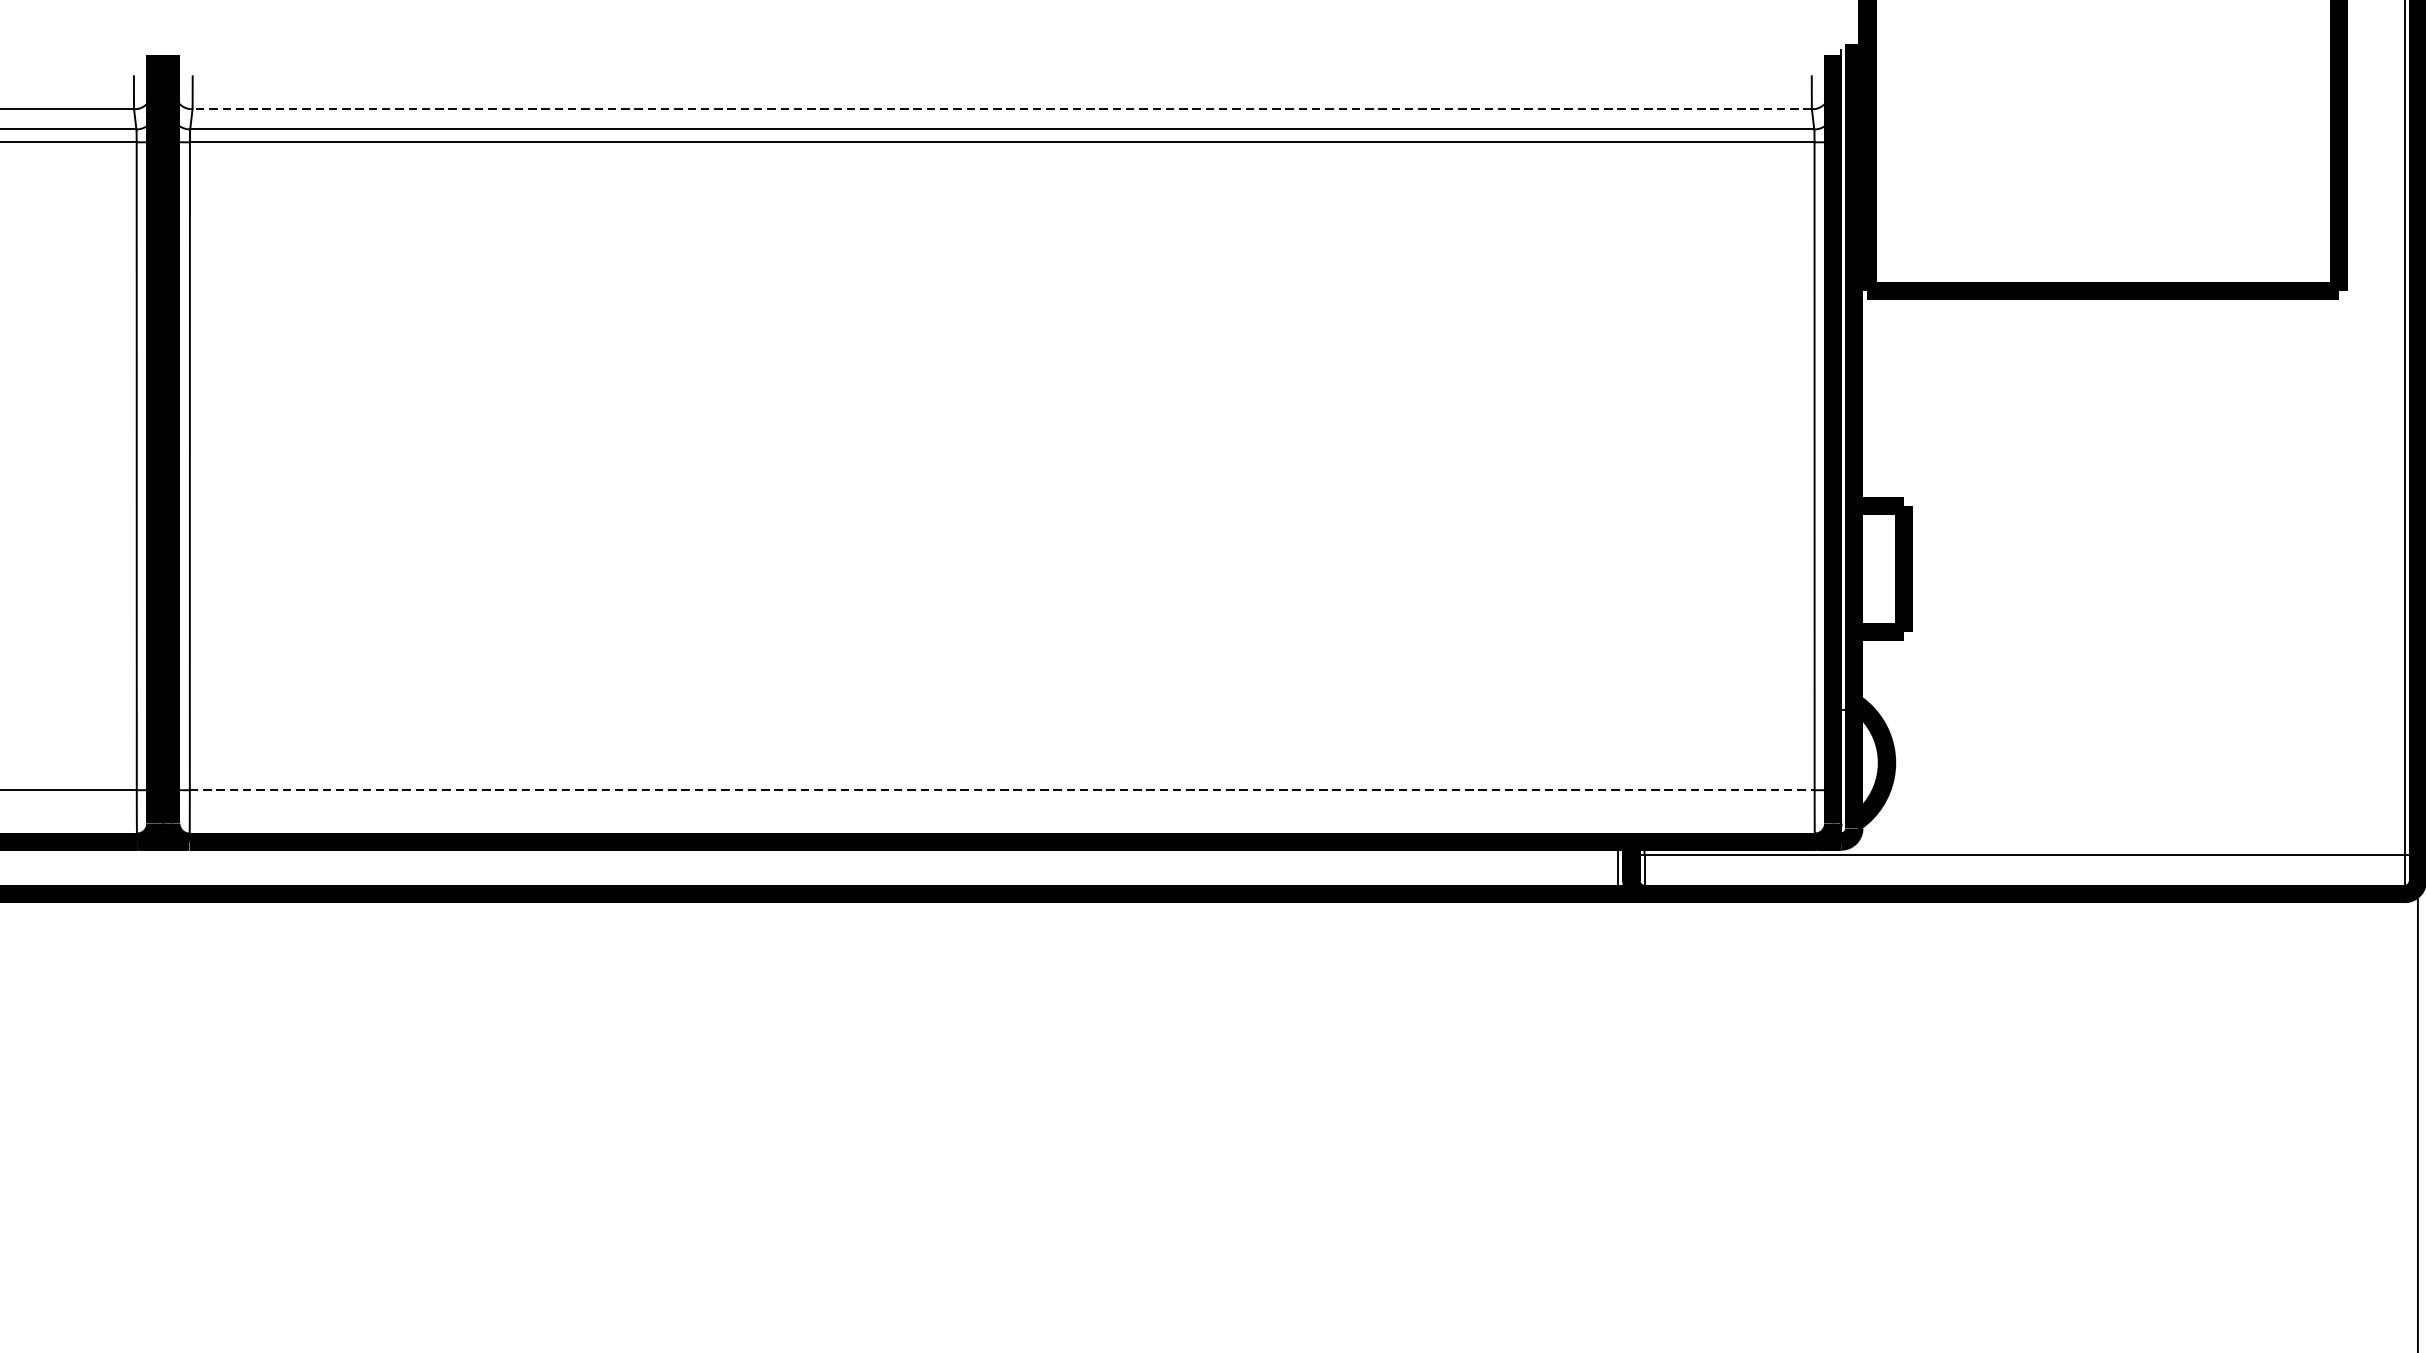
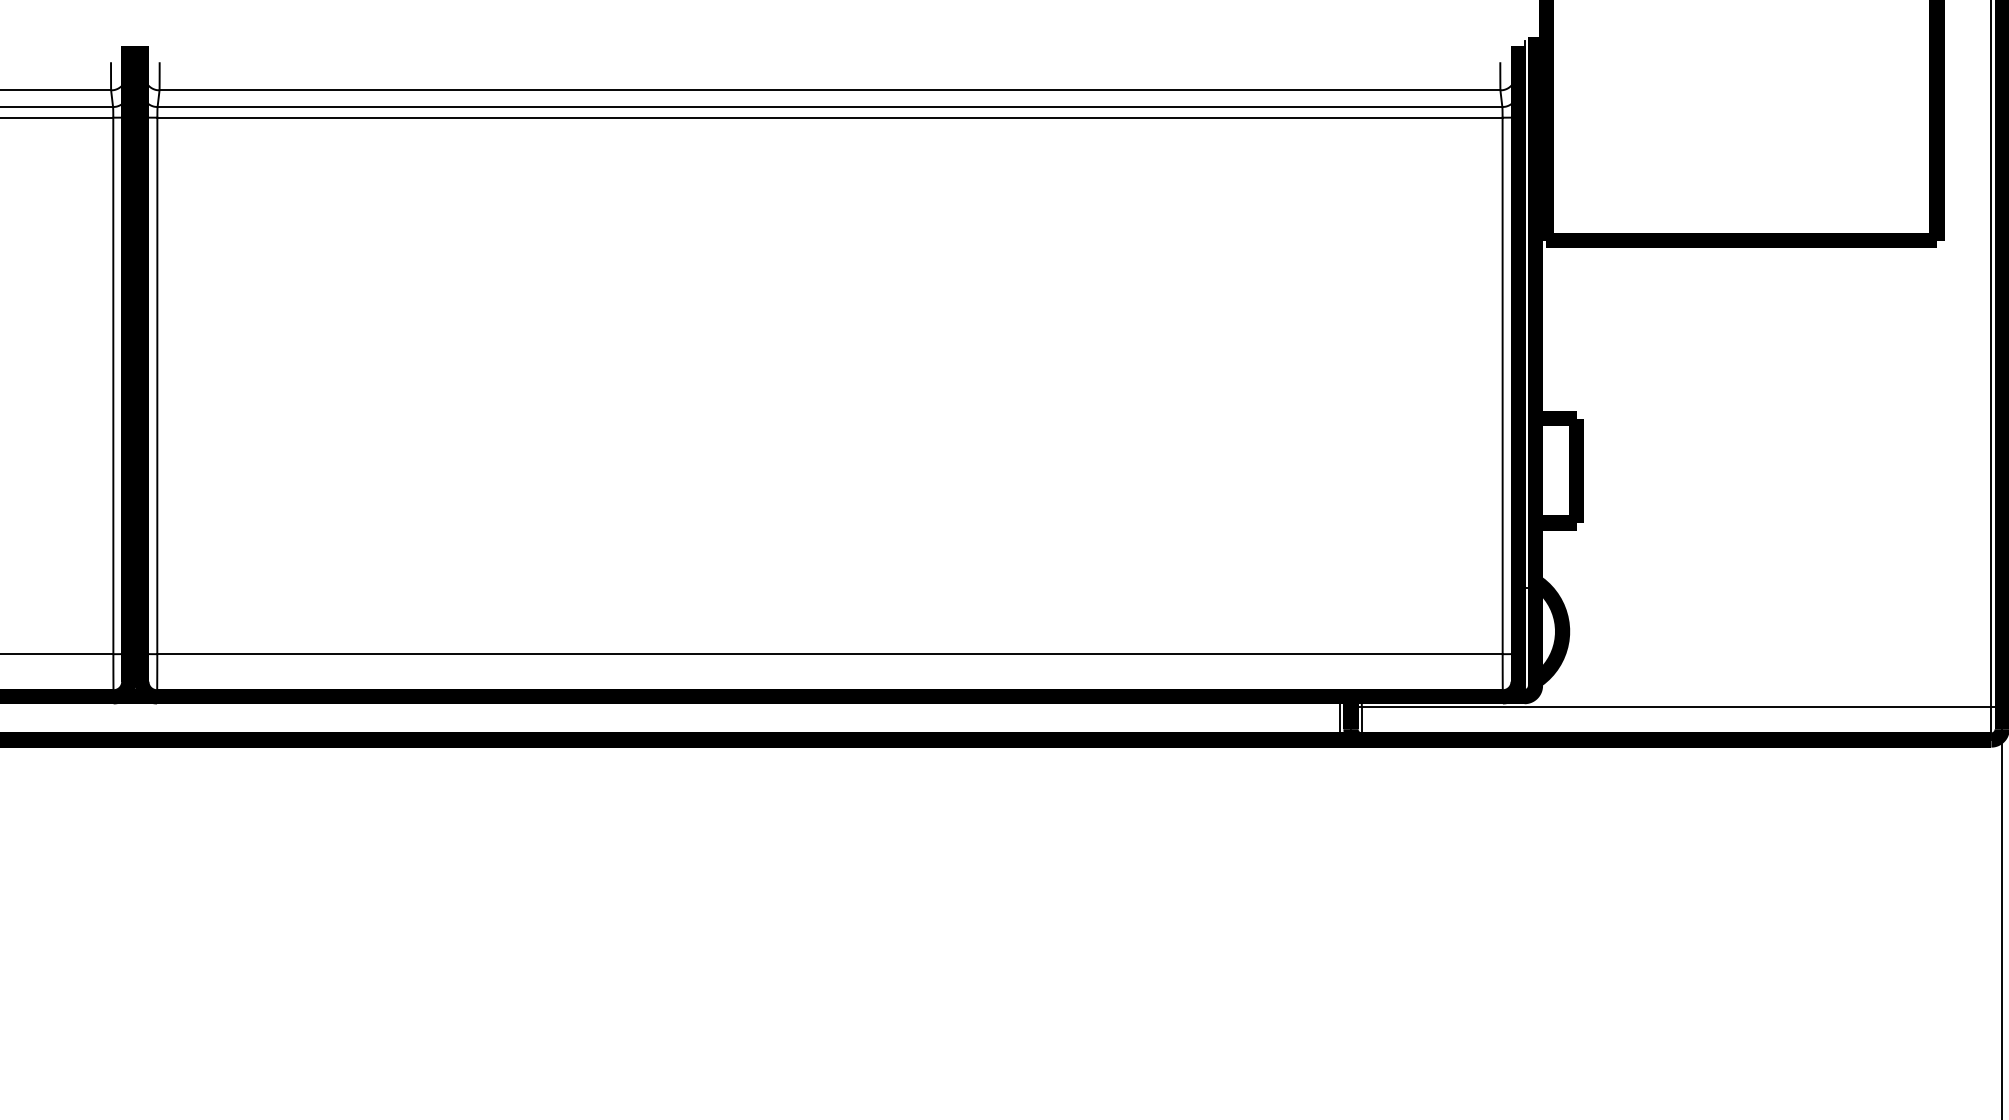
line: (1001, 109) -> (829, 90), dashed -> solid
line: (1001, 790) -> (829, 654), dashed -> solid

